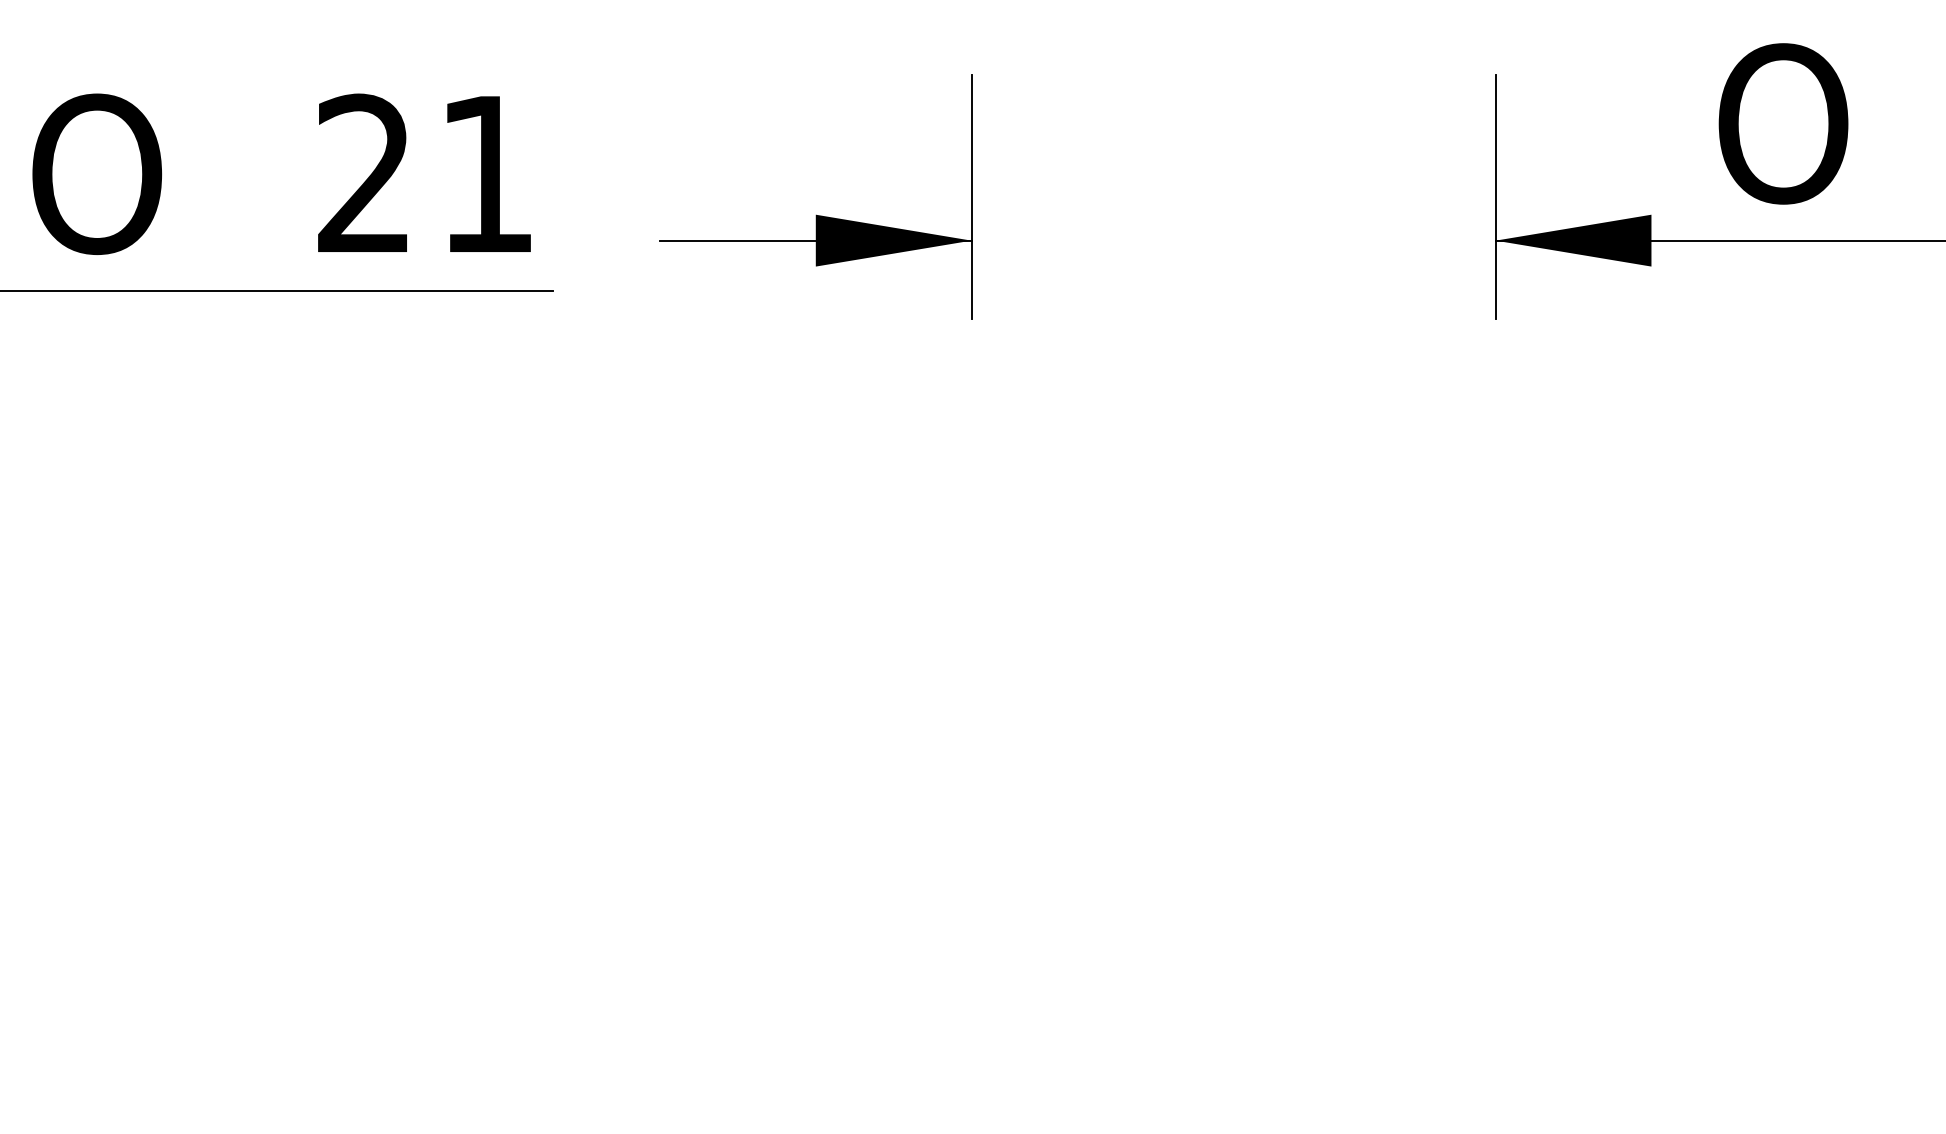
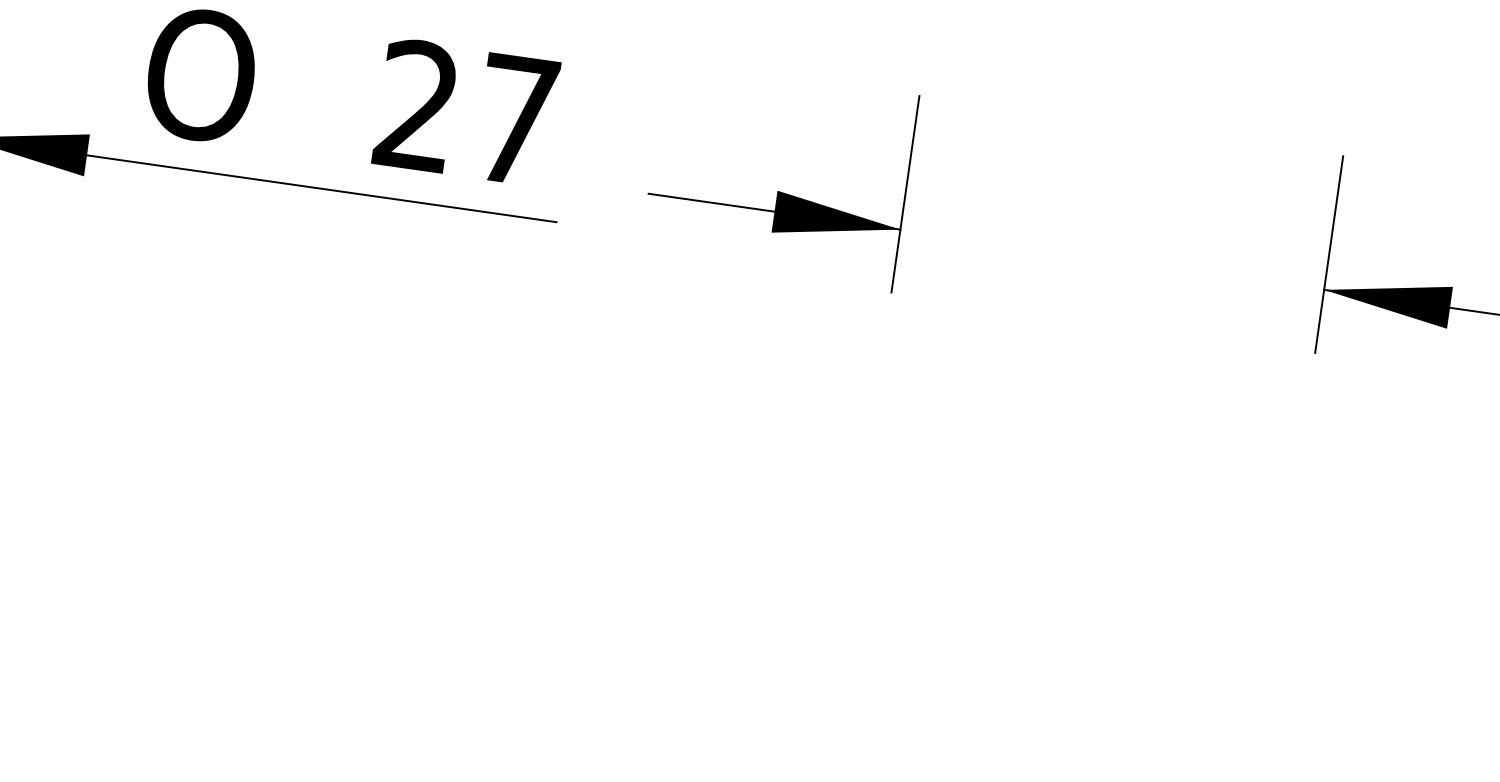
text: (487, 173) -> (516, 119), 21 -> 27

